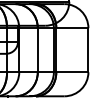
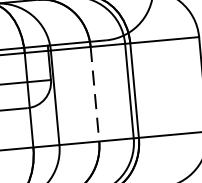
line: (37, 50) -> (94, 94), solid -> dashed

